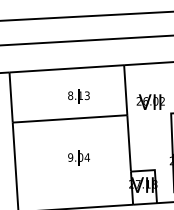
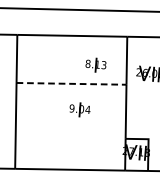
text: (78, 96) -> (95, 65), moved
line: (70, 118) -> (71, 83), solid -> dashed
text: (79, 157) -> (80, 109), moved

